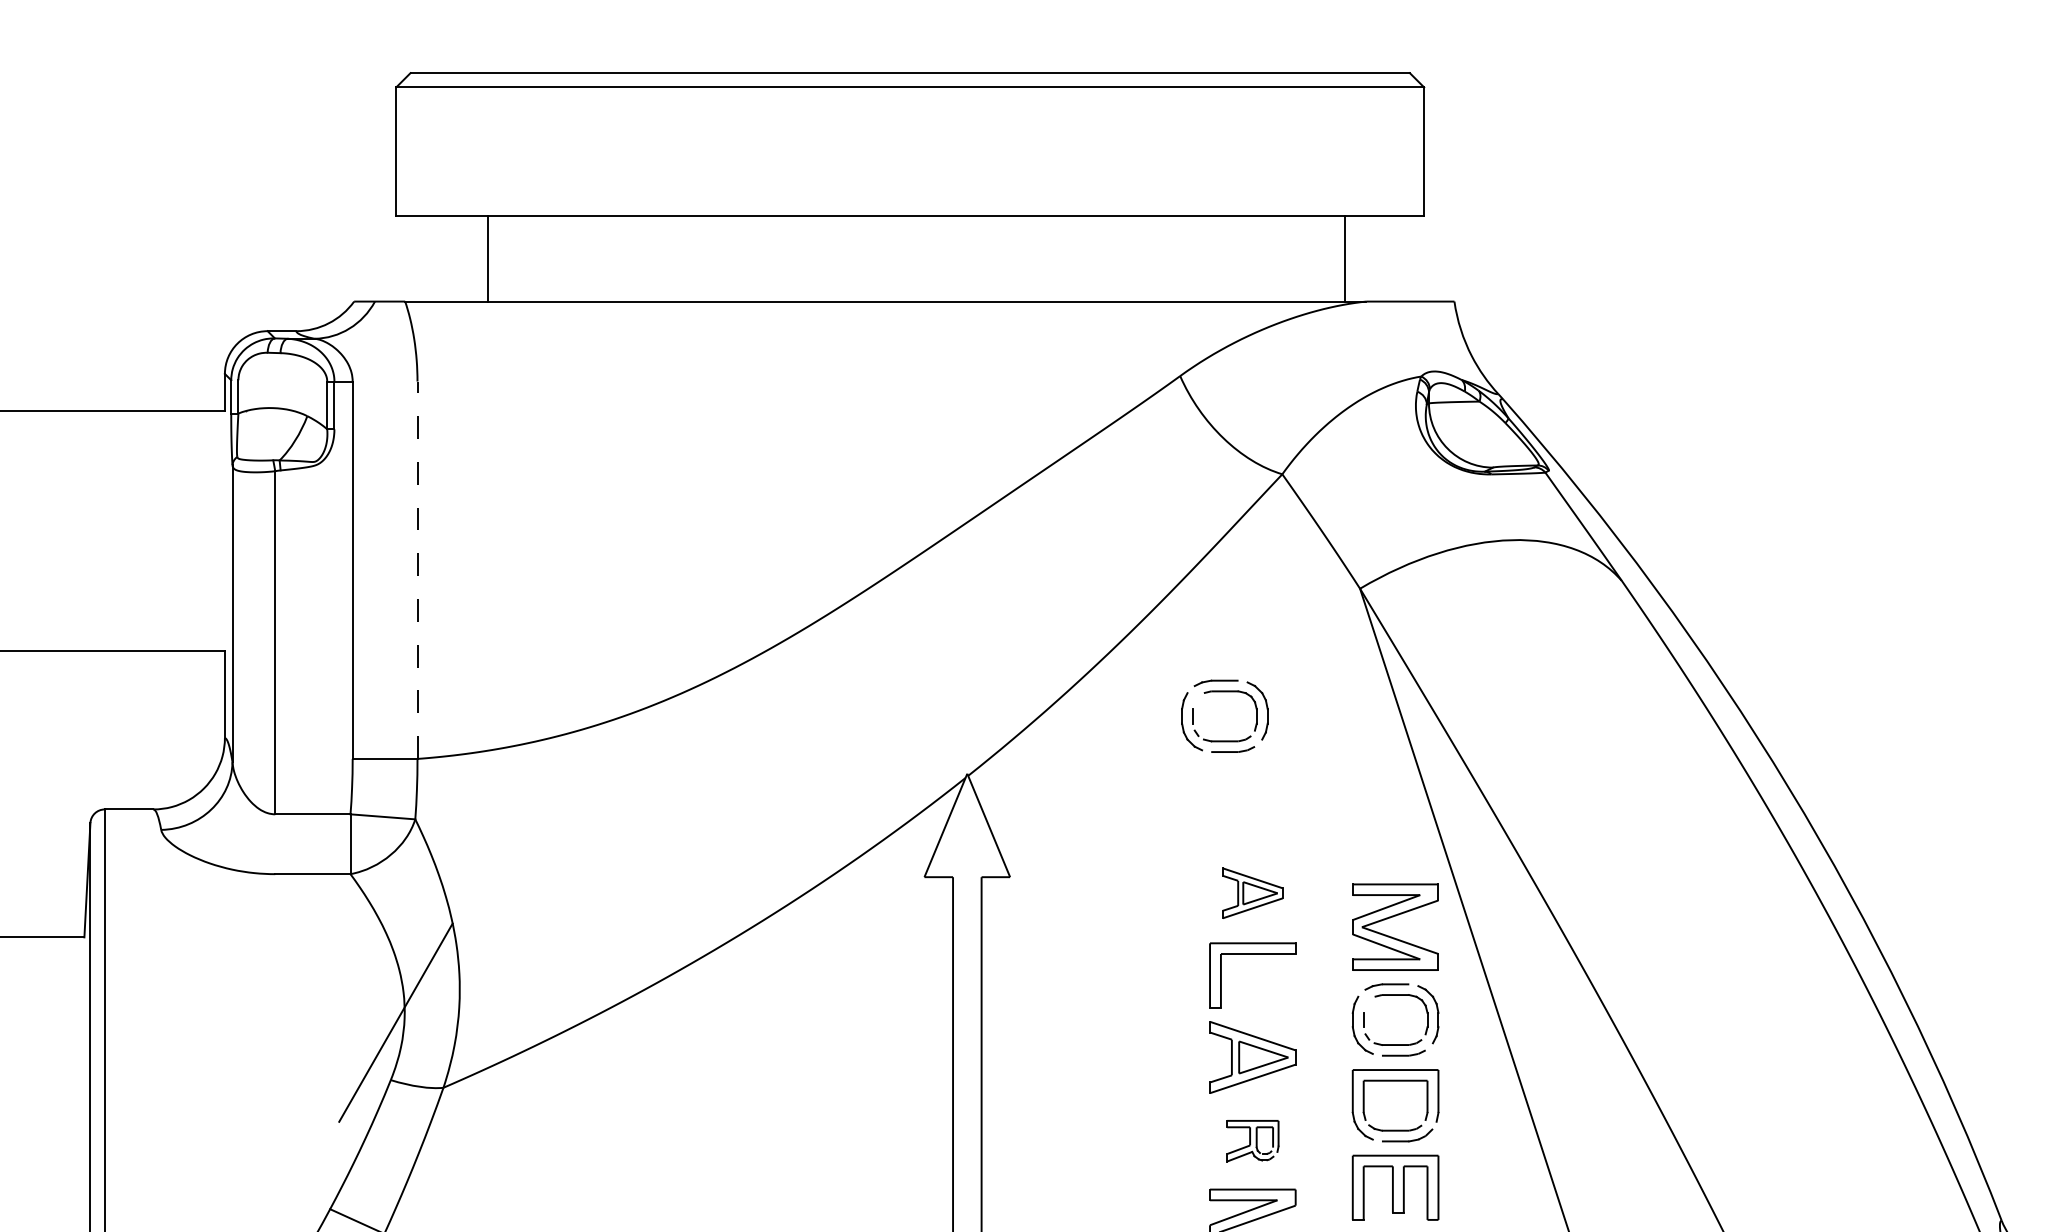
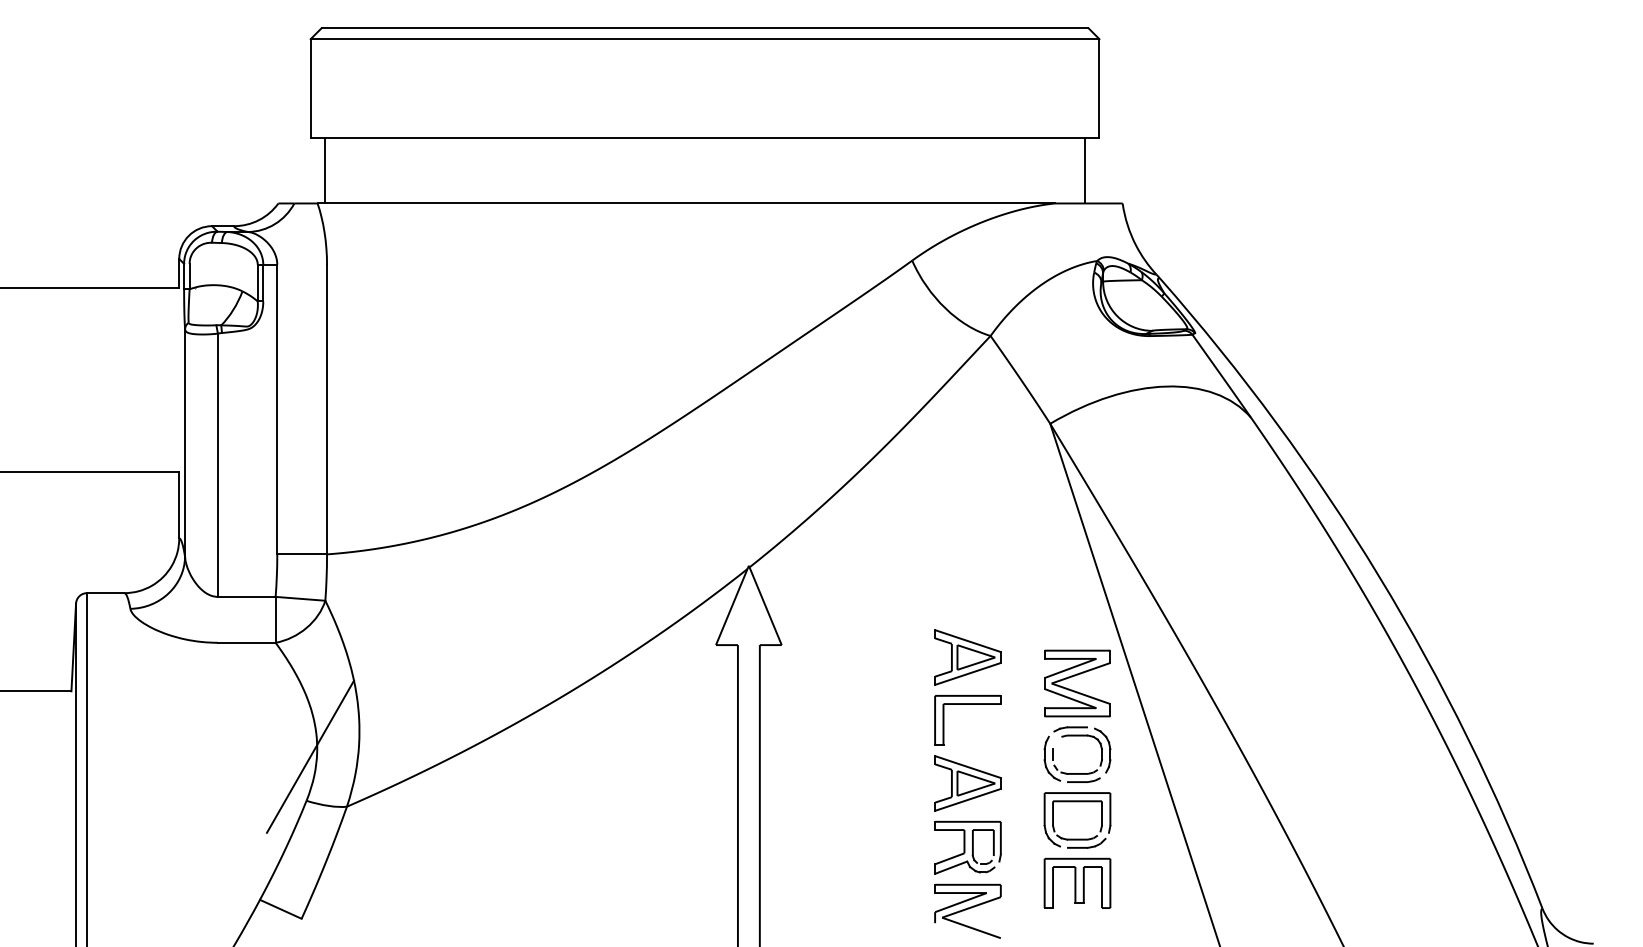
line: (488, 258) -> (325, 170), moved
line: (1344, 258) -> (1084, 170), moved
line: (418, 570) -> (327, 409), dashed -> solid
part: (1224, 692) -> (946, 503), removed
part: (1252, 893) -> (967, 657), size x1.43
part: (1252, 1140) -> (967, 847), size x1.67

